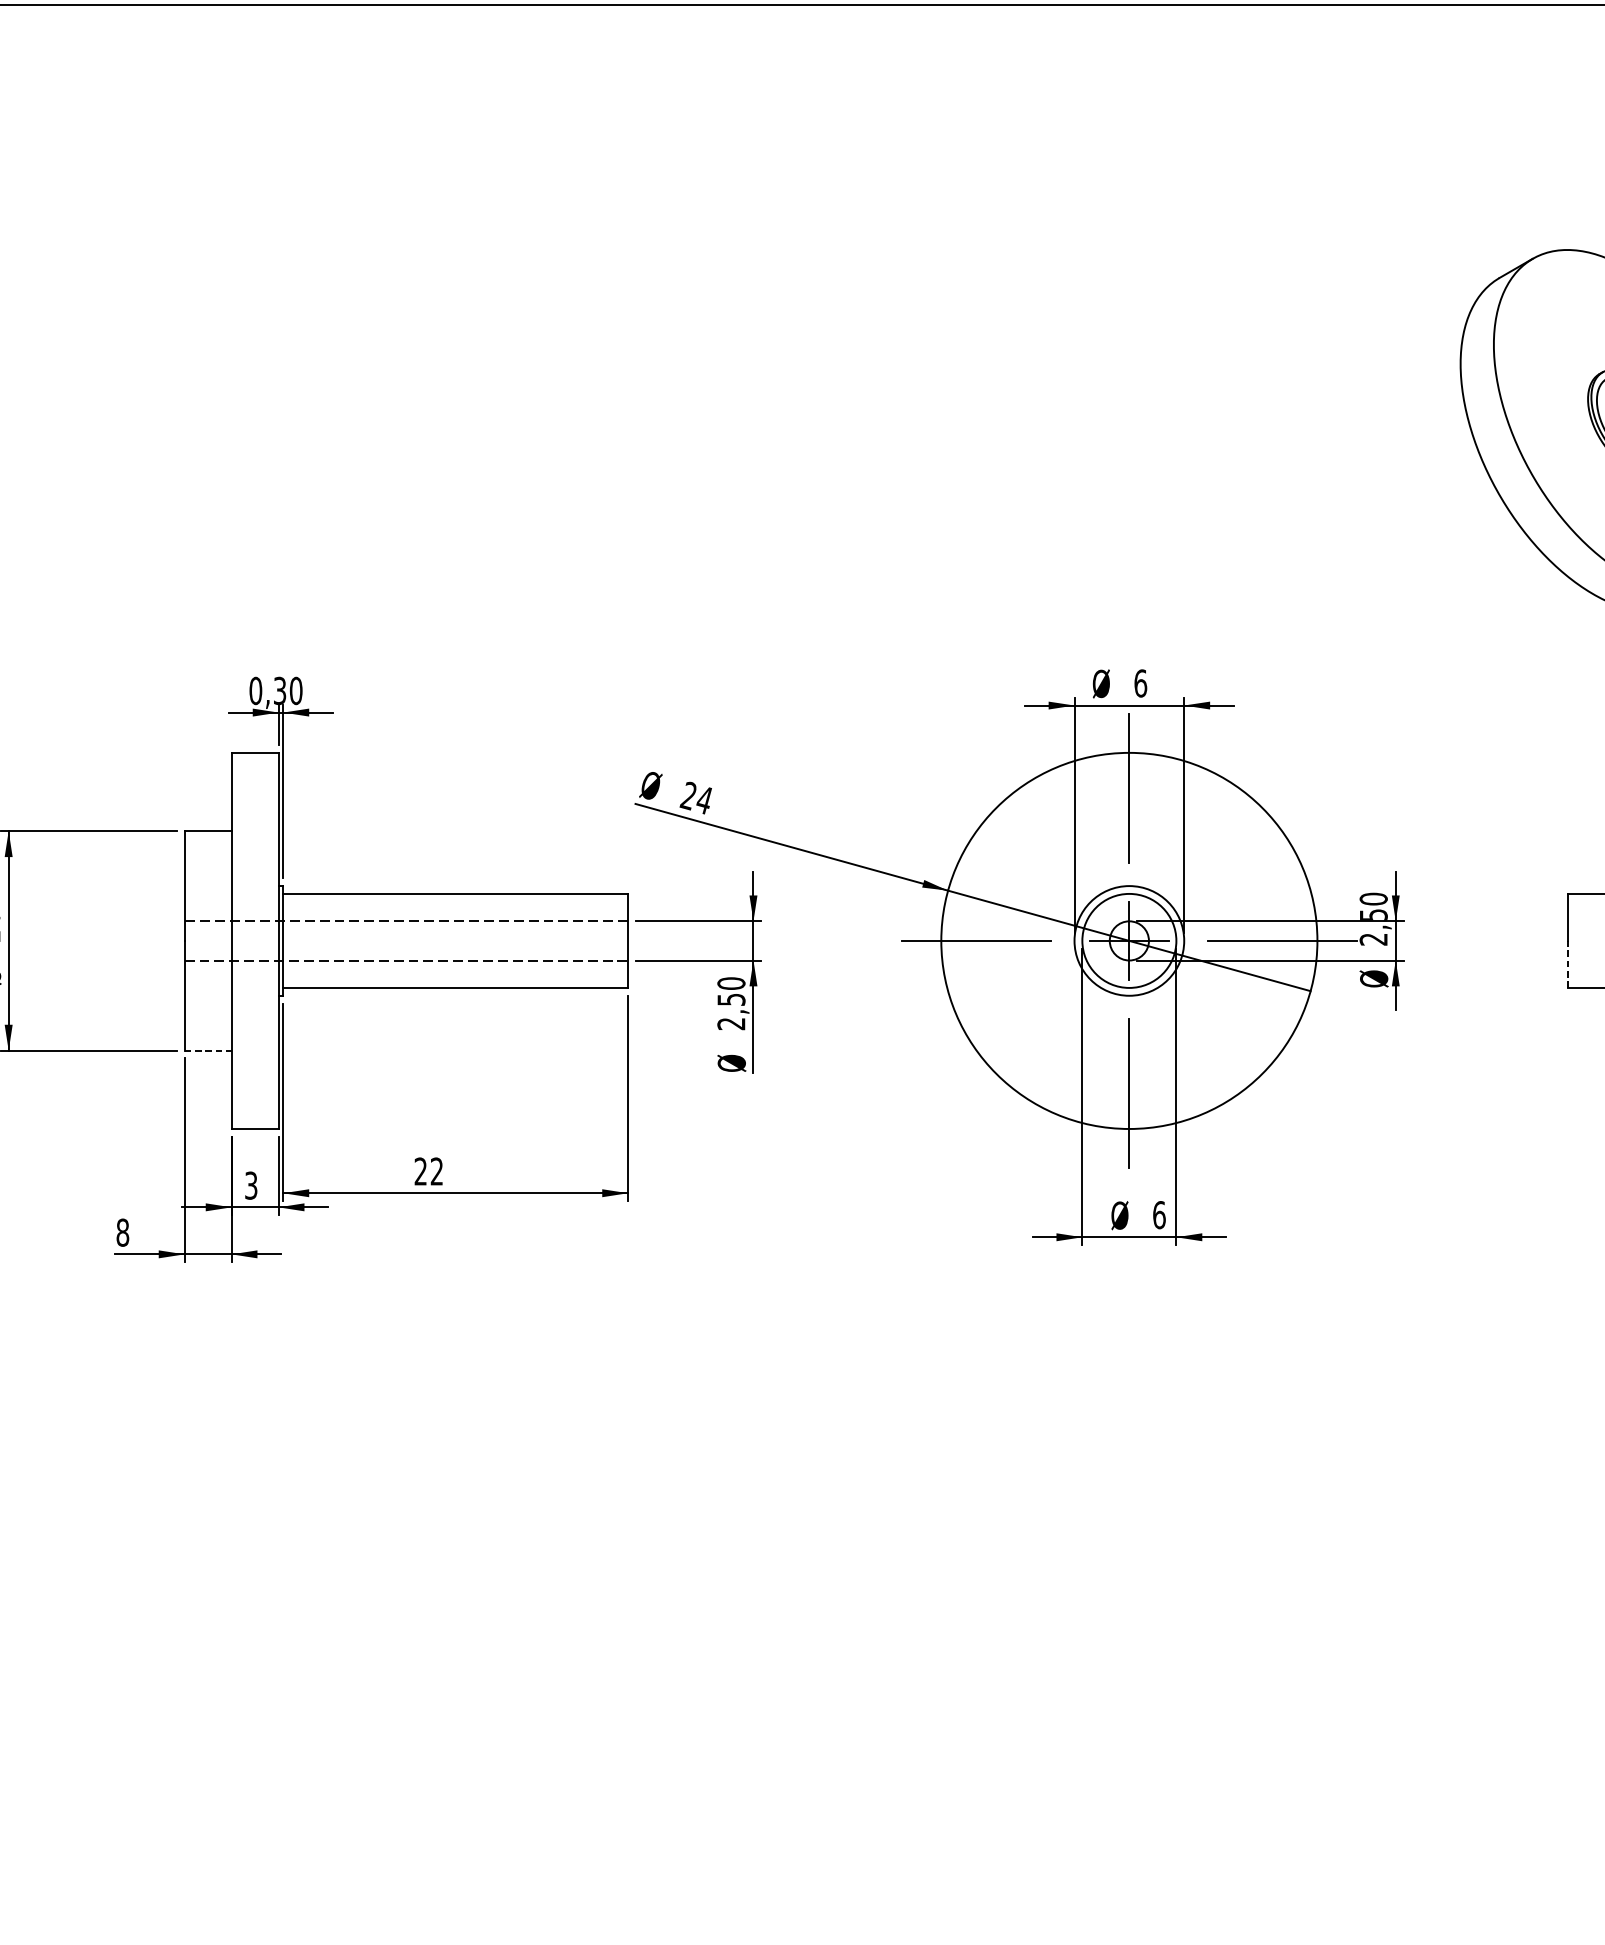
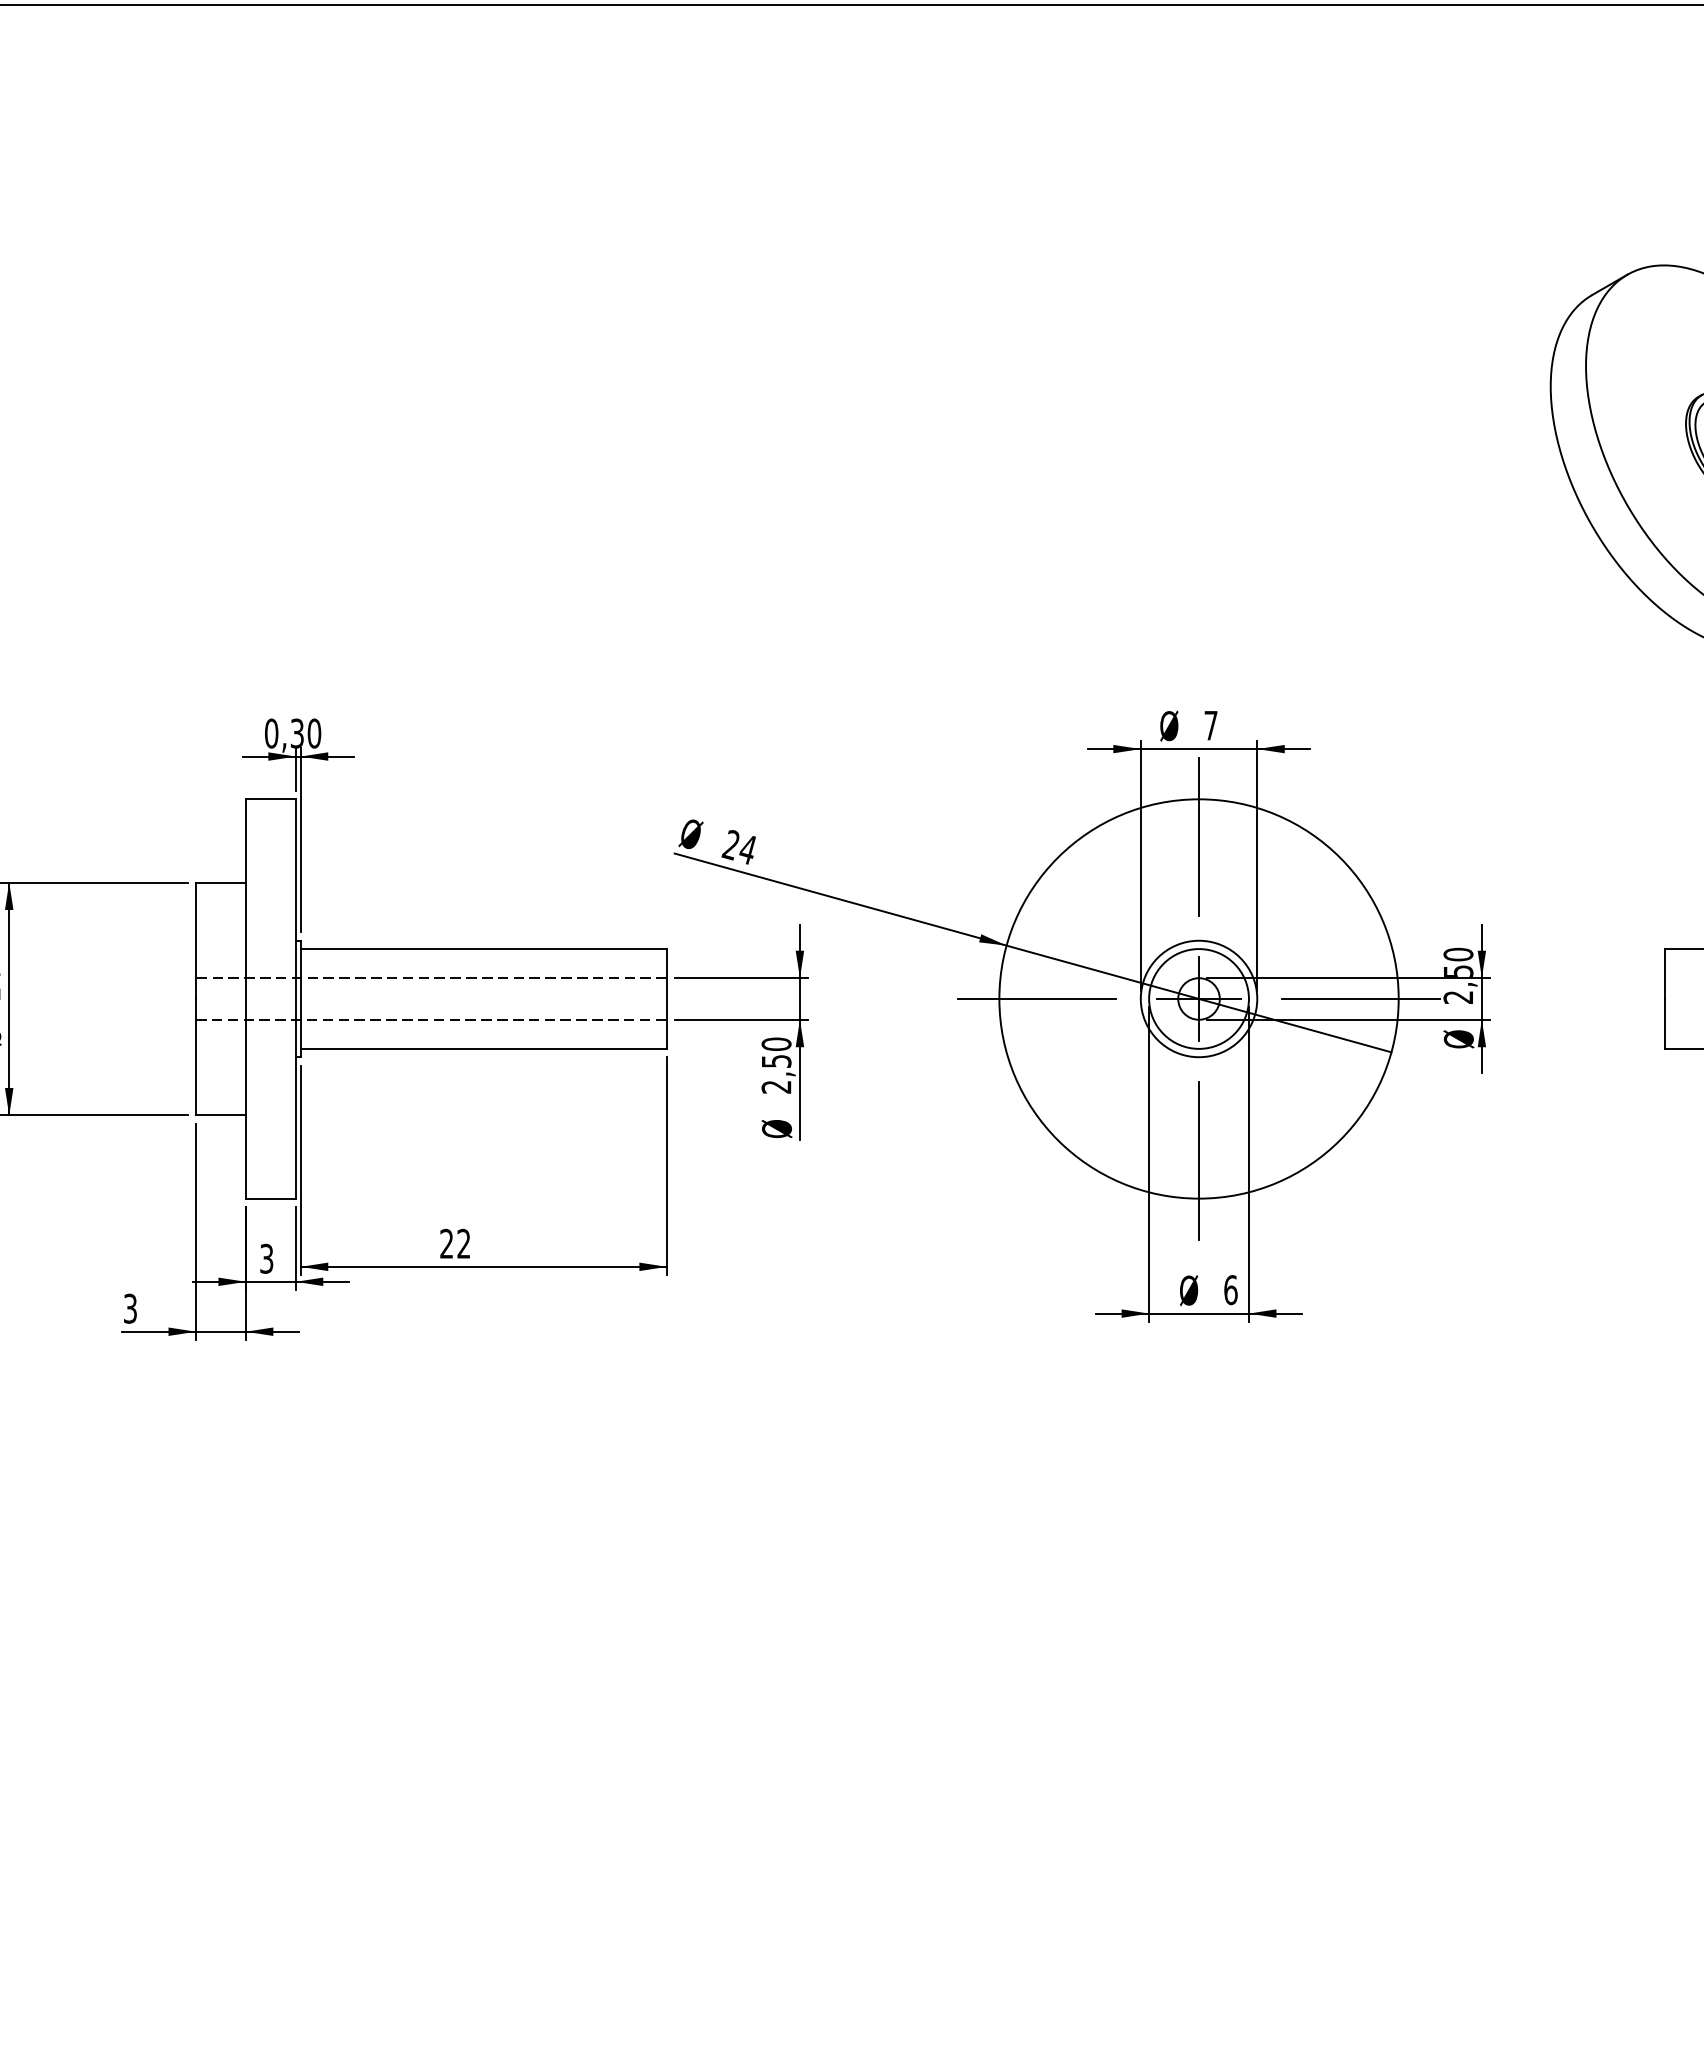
text: (1140, 683) -> (1210, 725), 6 -> 7
line: (1568, 964) -> (1665, 1023), dashed -> solid
line: (207, 1050) -> (220, 1115), dashed -> solid
text: (122, 1232) -> (130, 1308), 8 -> 3

